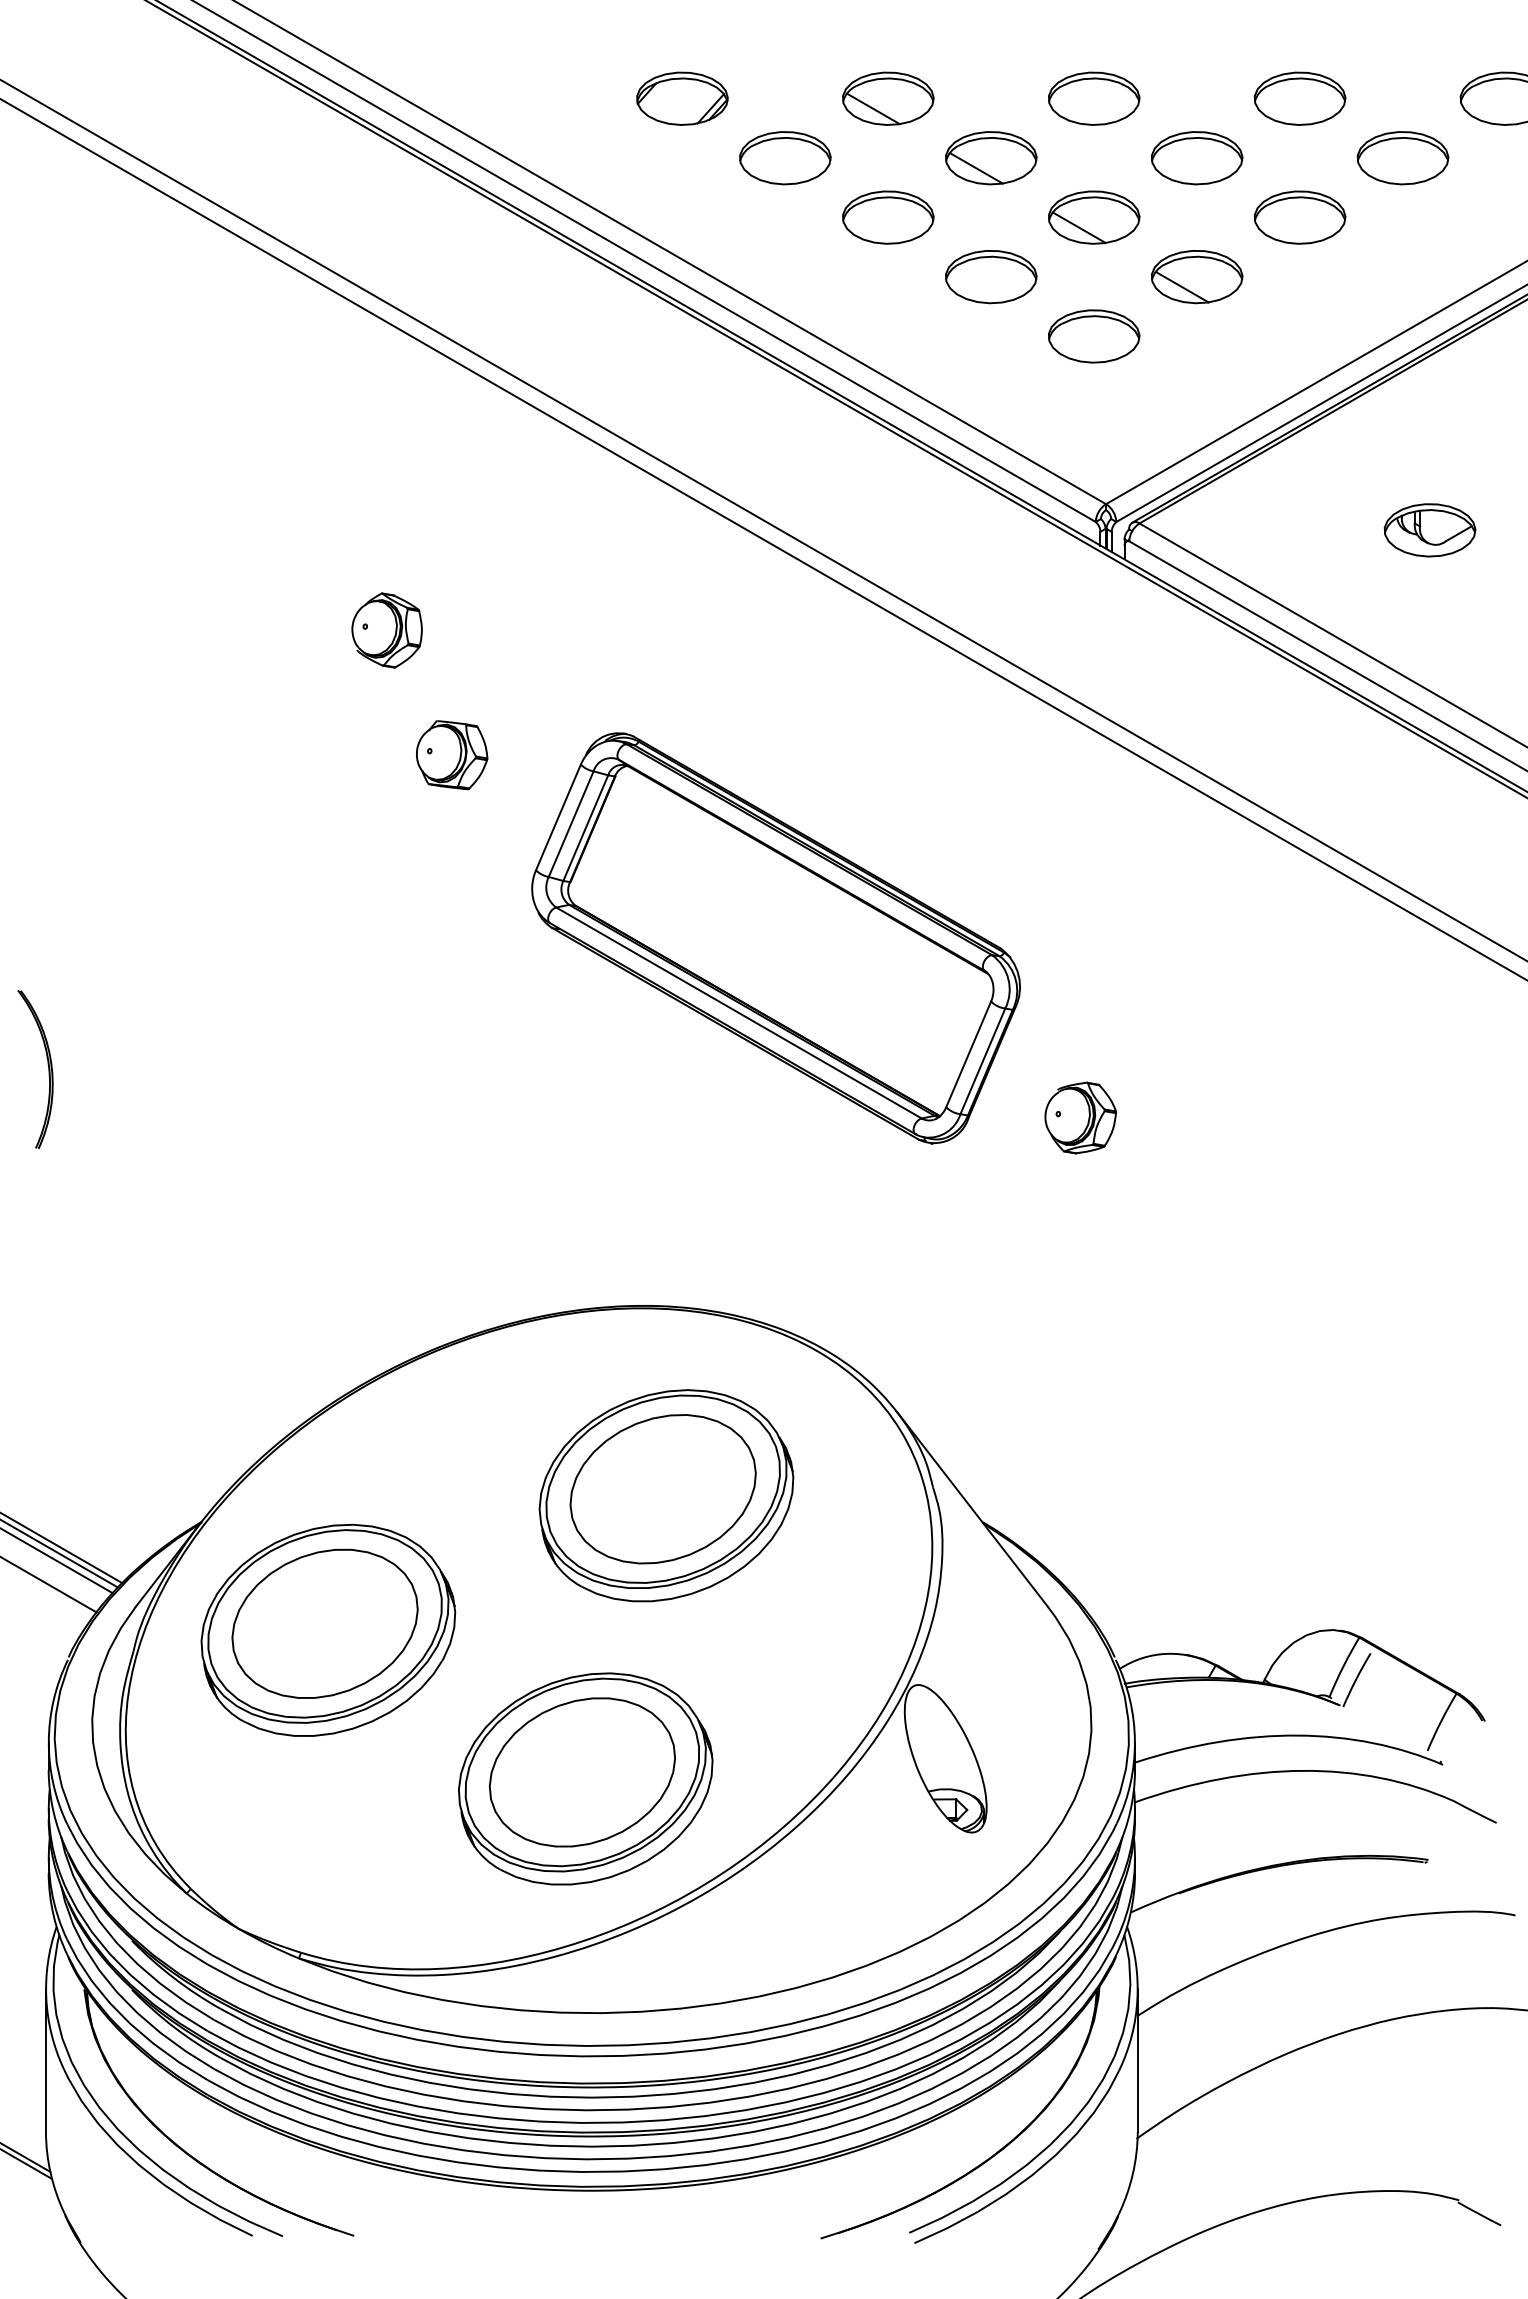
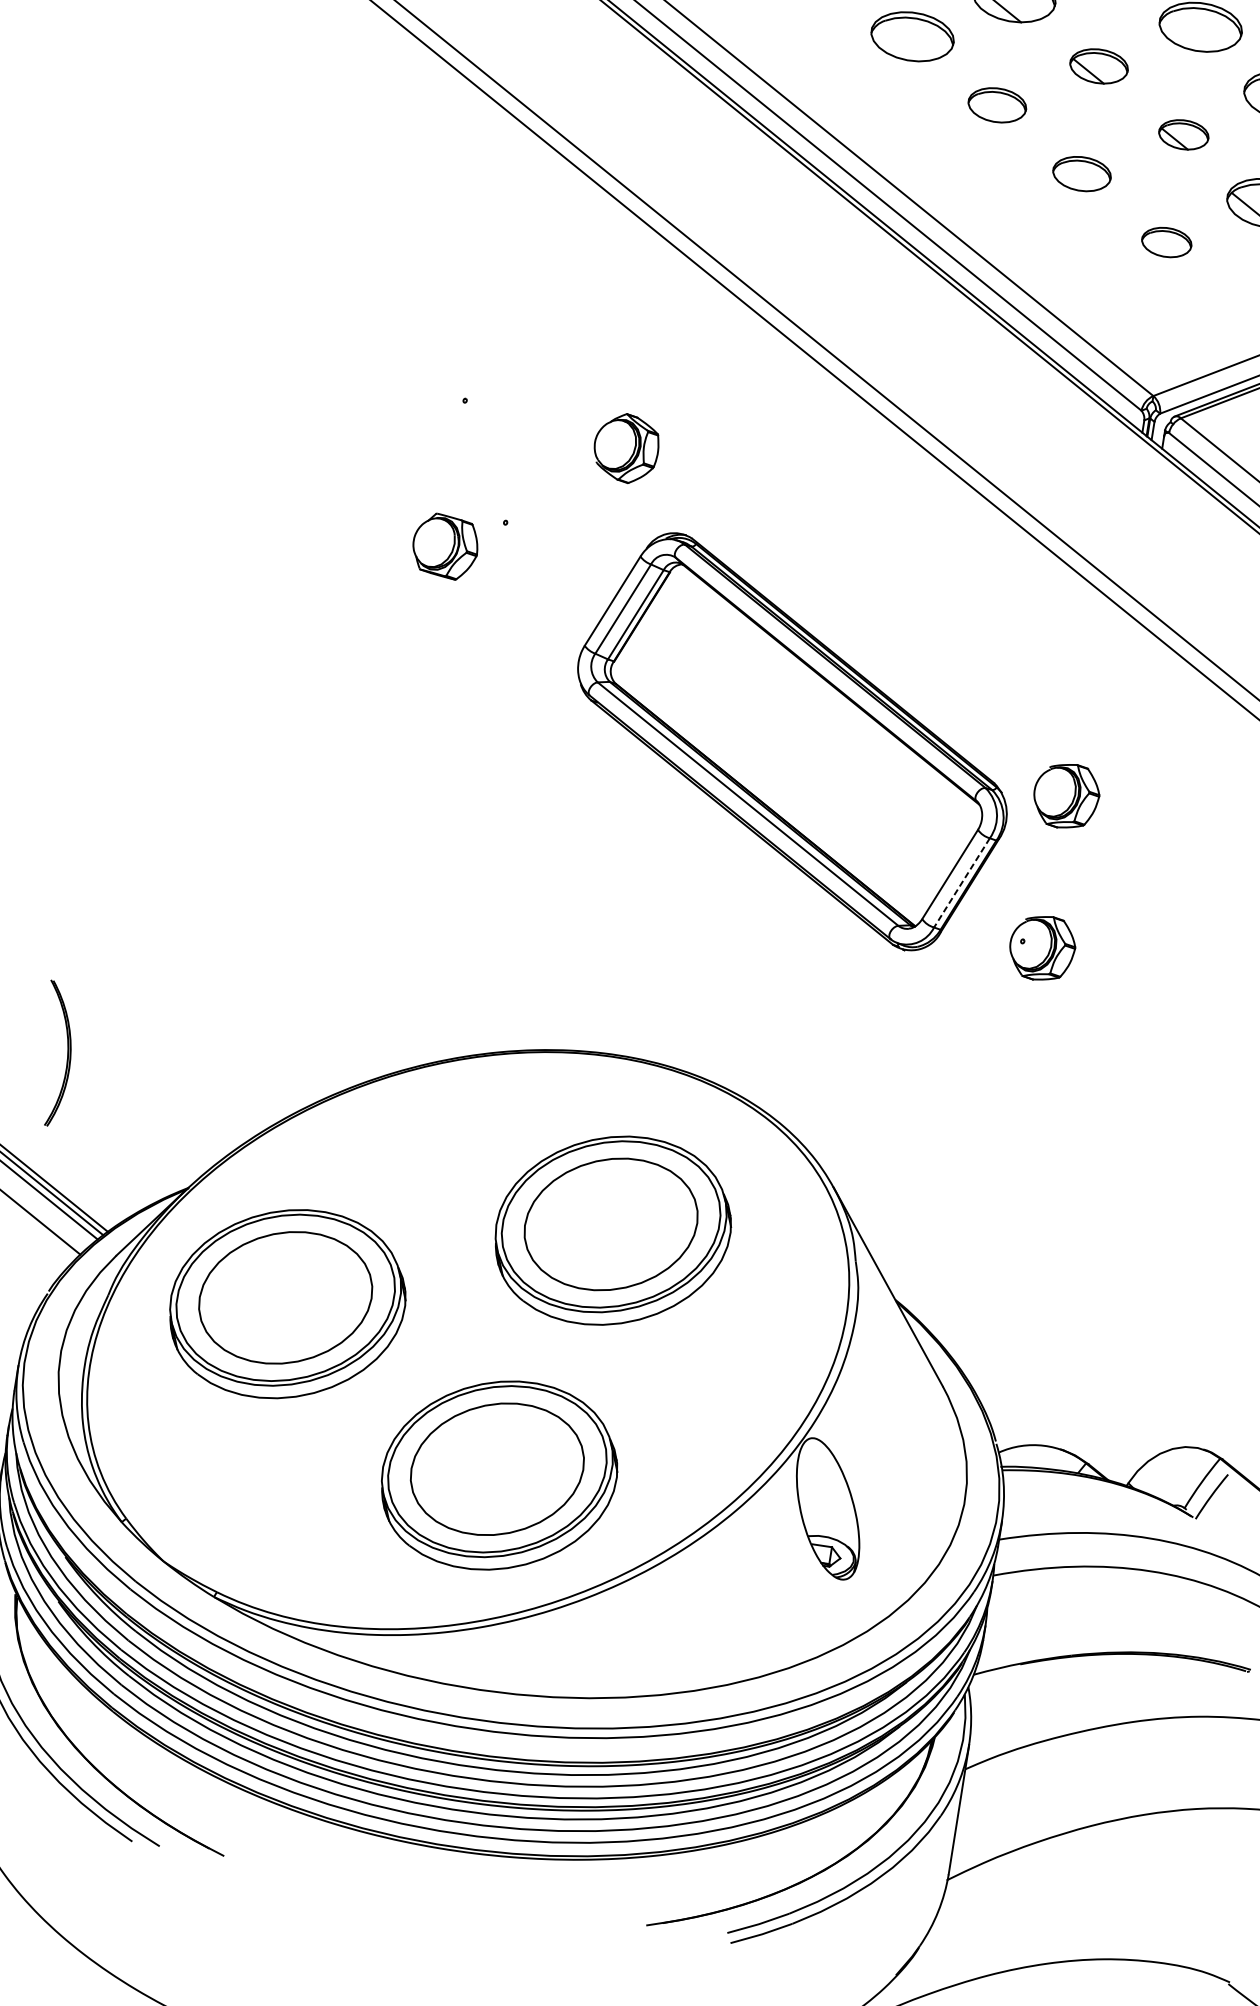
part: (991, 158) -> (1099, 66), size x0.7
part: (888, 217) -> (997, 105), size x0.7
part: (1094, 217) -> (1184, 134), size x0.6
part: (991, 277) -> (1082, 174), size x0.7
part: (1094, 336) -> (1166, 242), size x0.6
part: (386, 630) -> (625, 448), moved
part: (452, 755) -> (445, 546), moved
part: (1080, 949) -> (1066, 795), added
line: (982, 1061) -> (961, 882), solid -> dashed
part: (47, 1064) -> (67, 1051), moved

